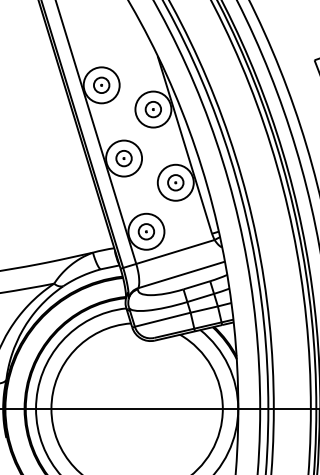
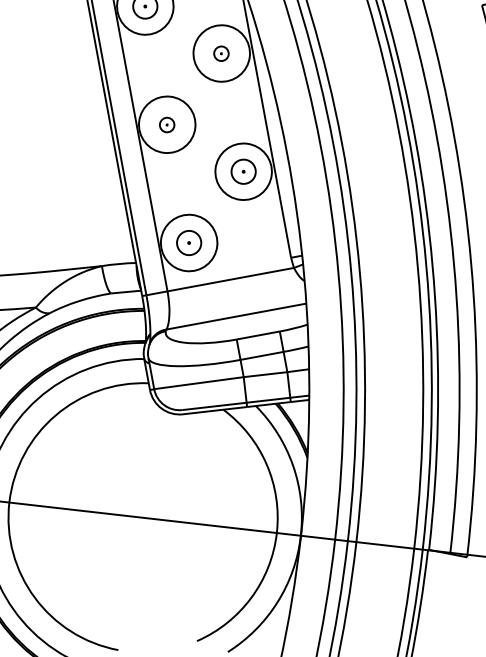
part: (152, 109) -> (220, 53), size x0.6
part: (123, 158) -> (166, 124), size x0.6

